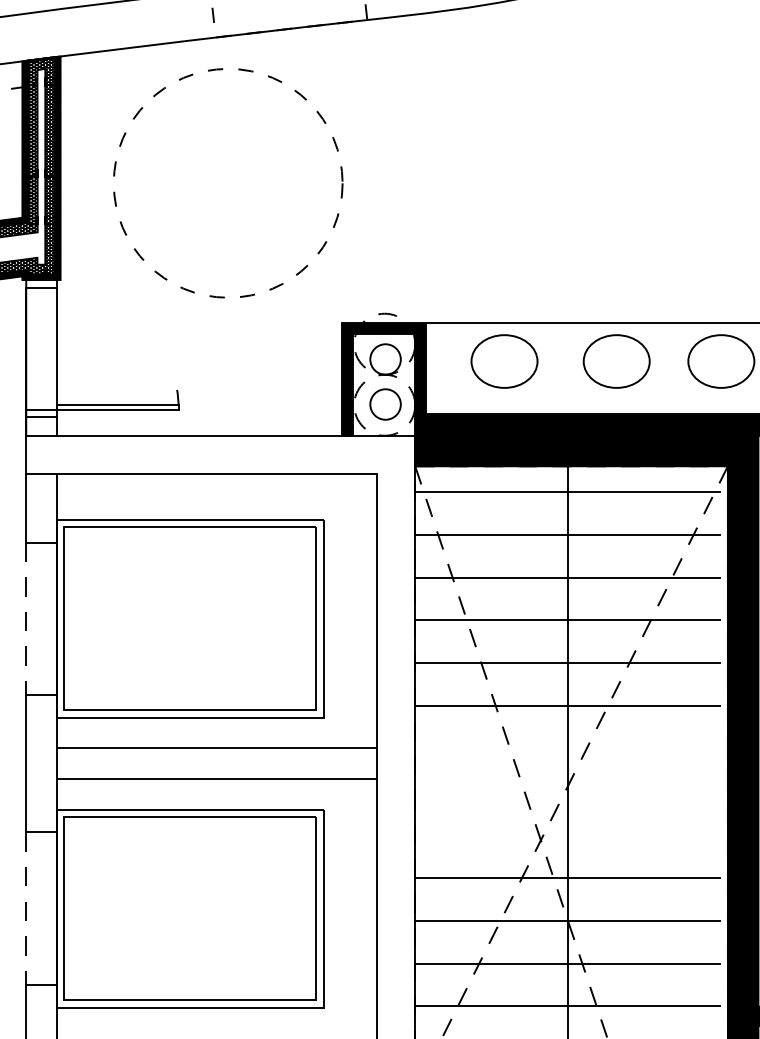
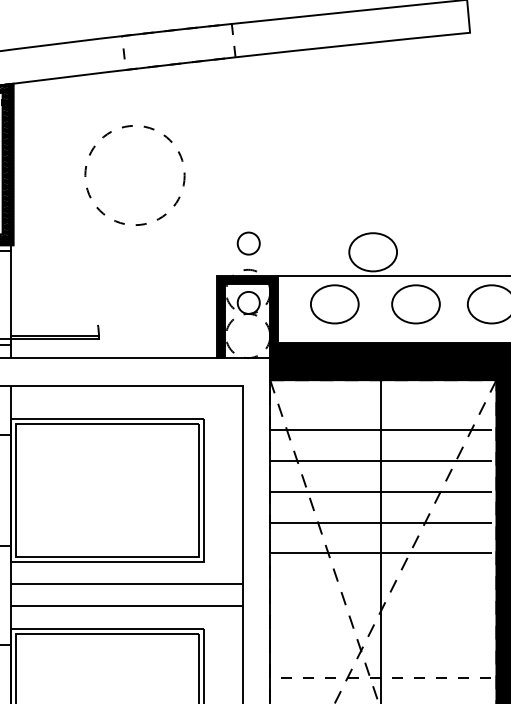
circle: (228, 183) -> (135, 175), size x0.6
part: (557, 289) -> (373, 252), added
circle: (385, 404) -> (248, 243), moved
line: (567, 492) -> (380, 399), removed
line: (567, 878) -> (380, 678), solid -> dashed

